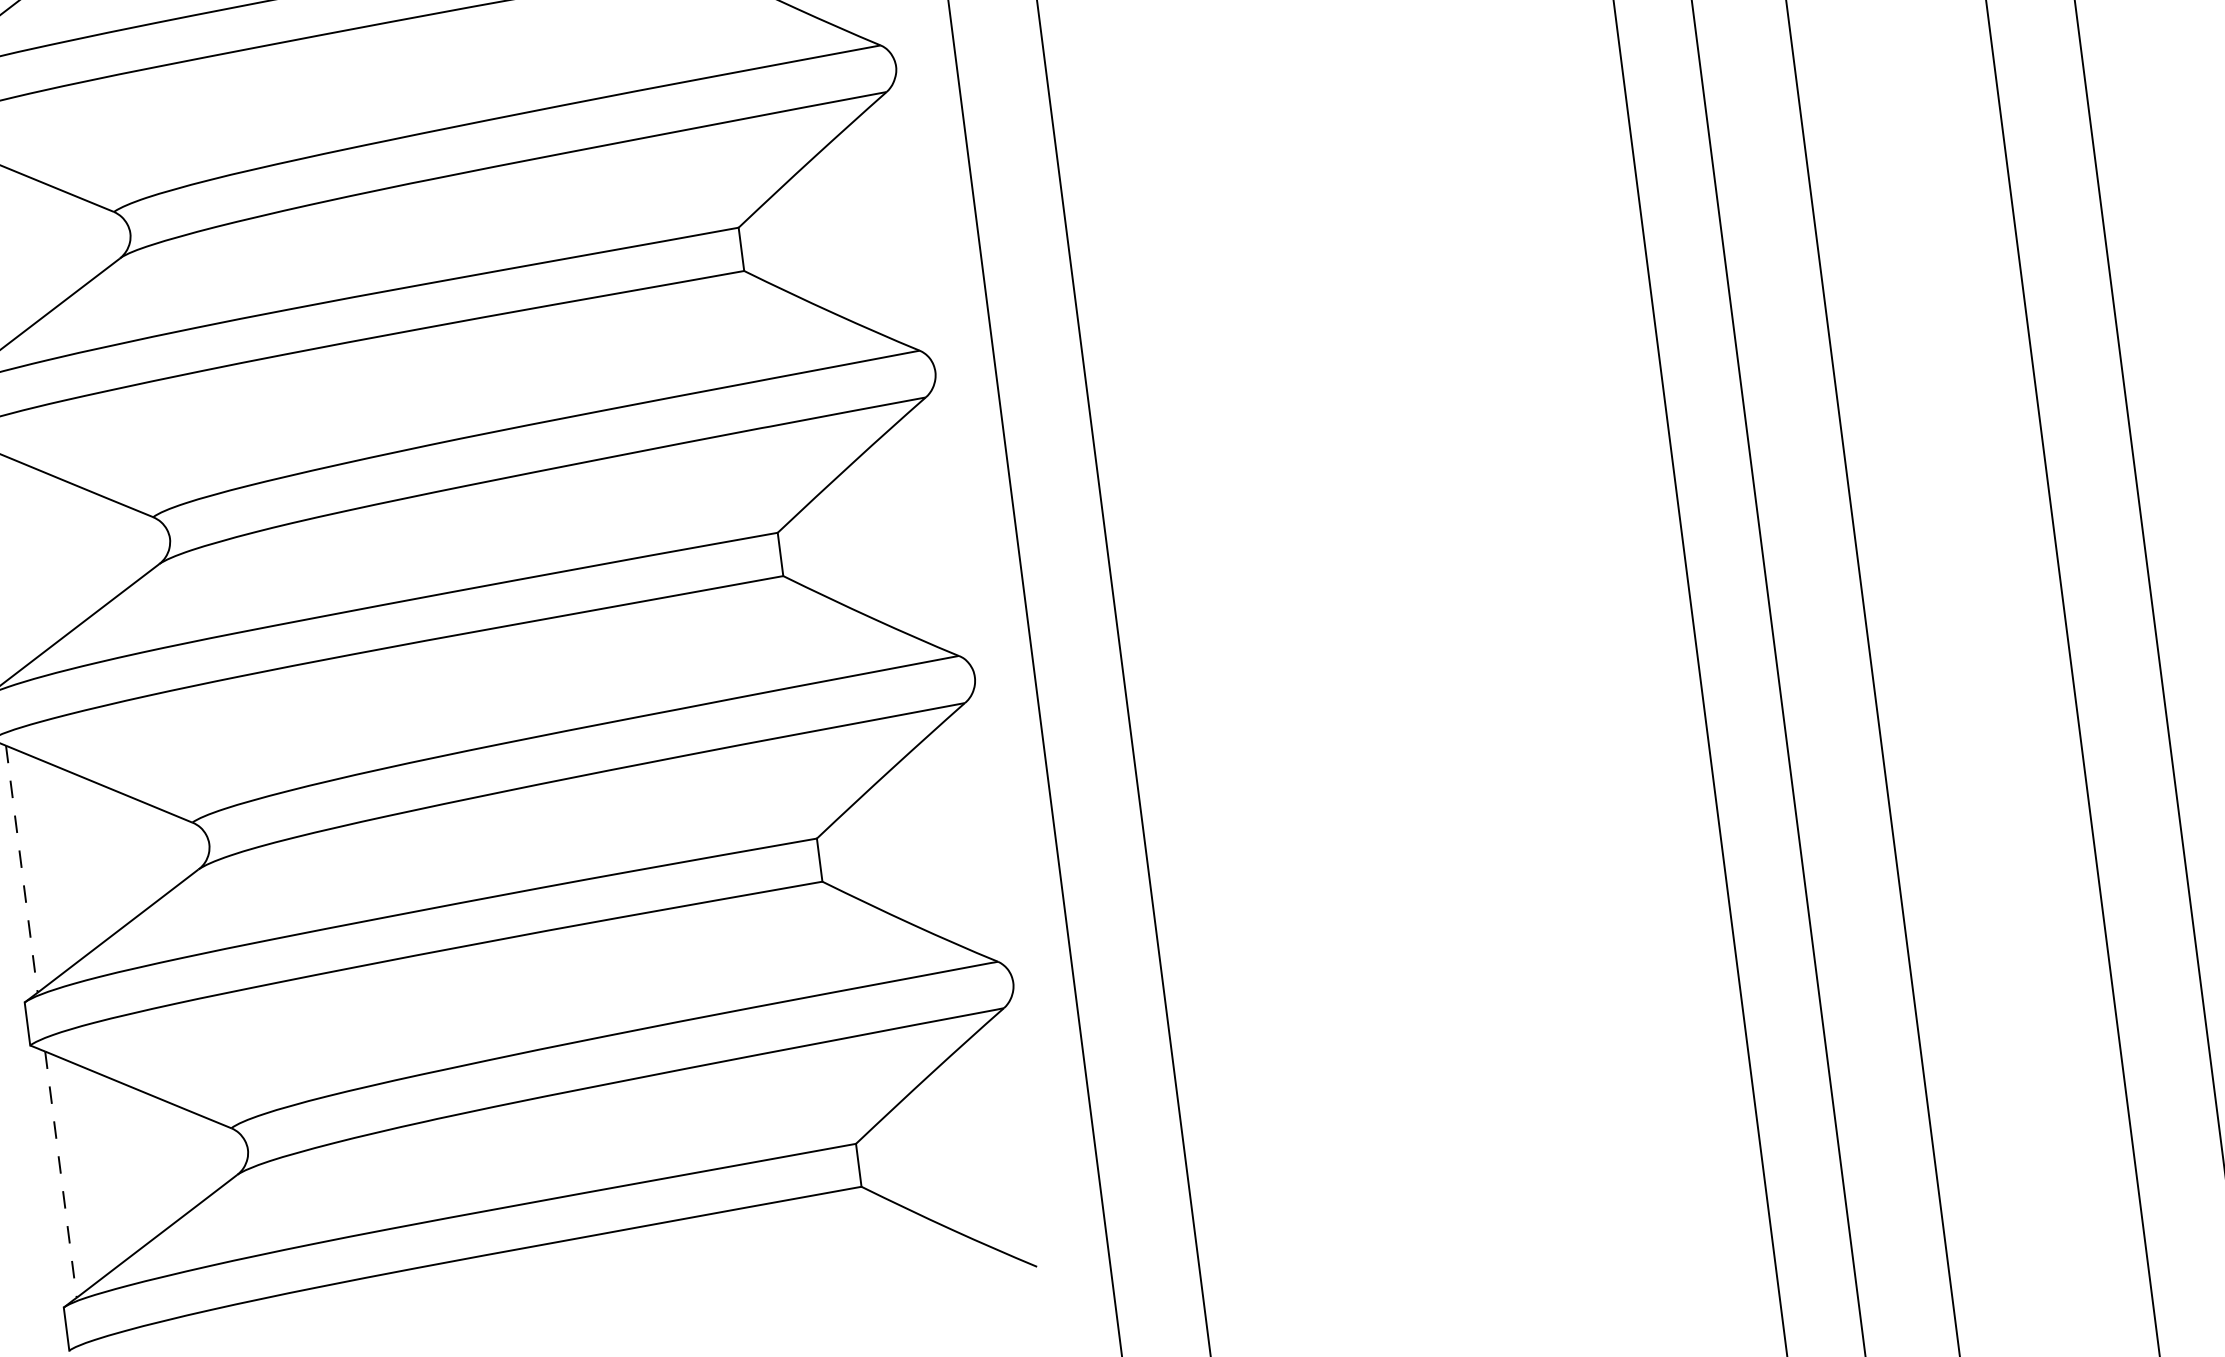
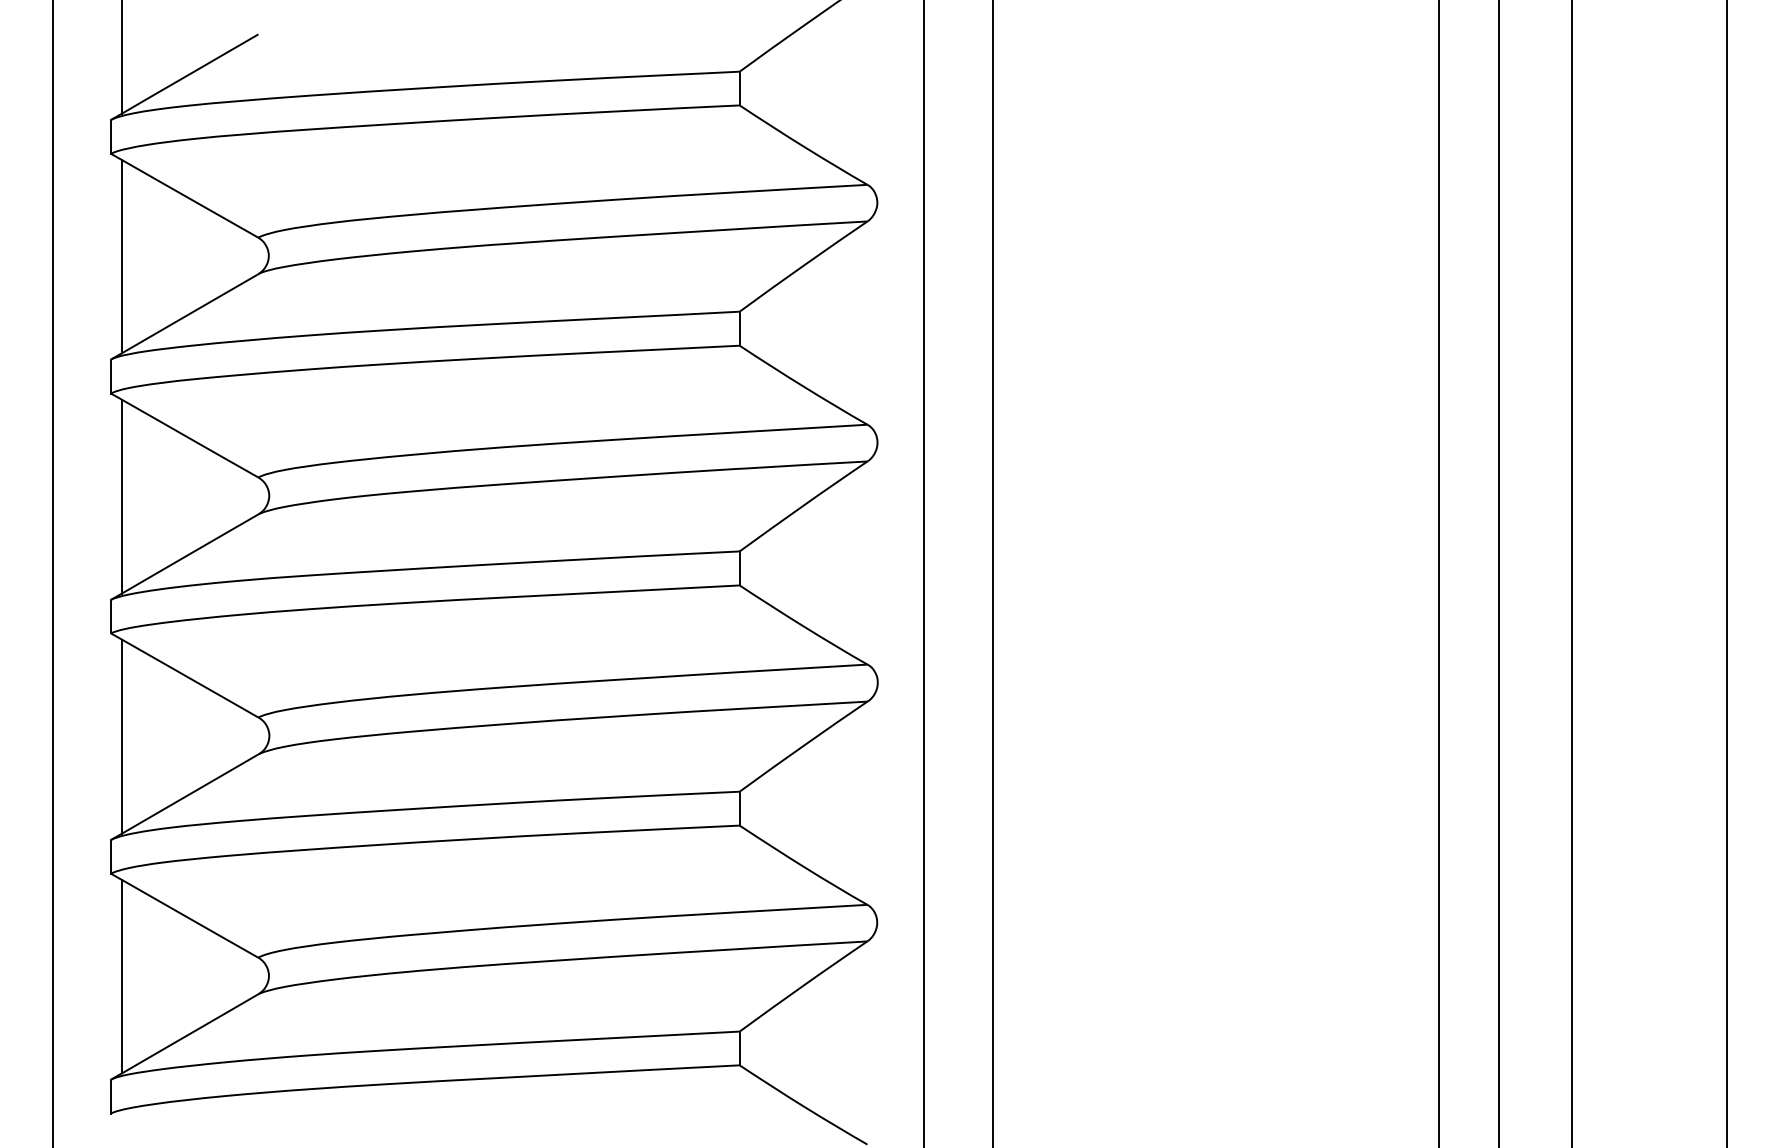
line: (21, 870) -> (121, 737), dashed -> solid
line: (60, 1174) -> (121, 976), dashed -> solid

